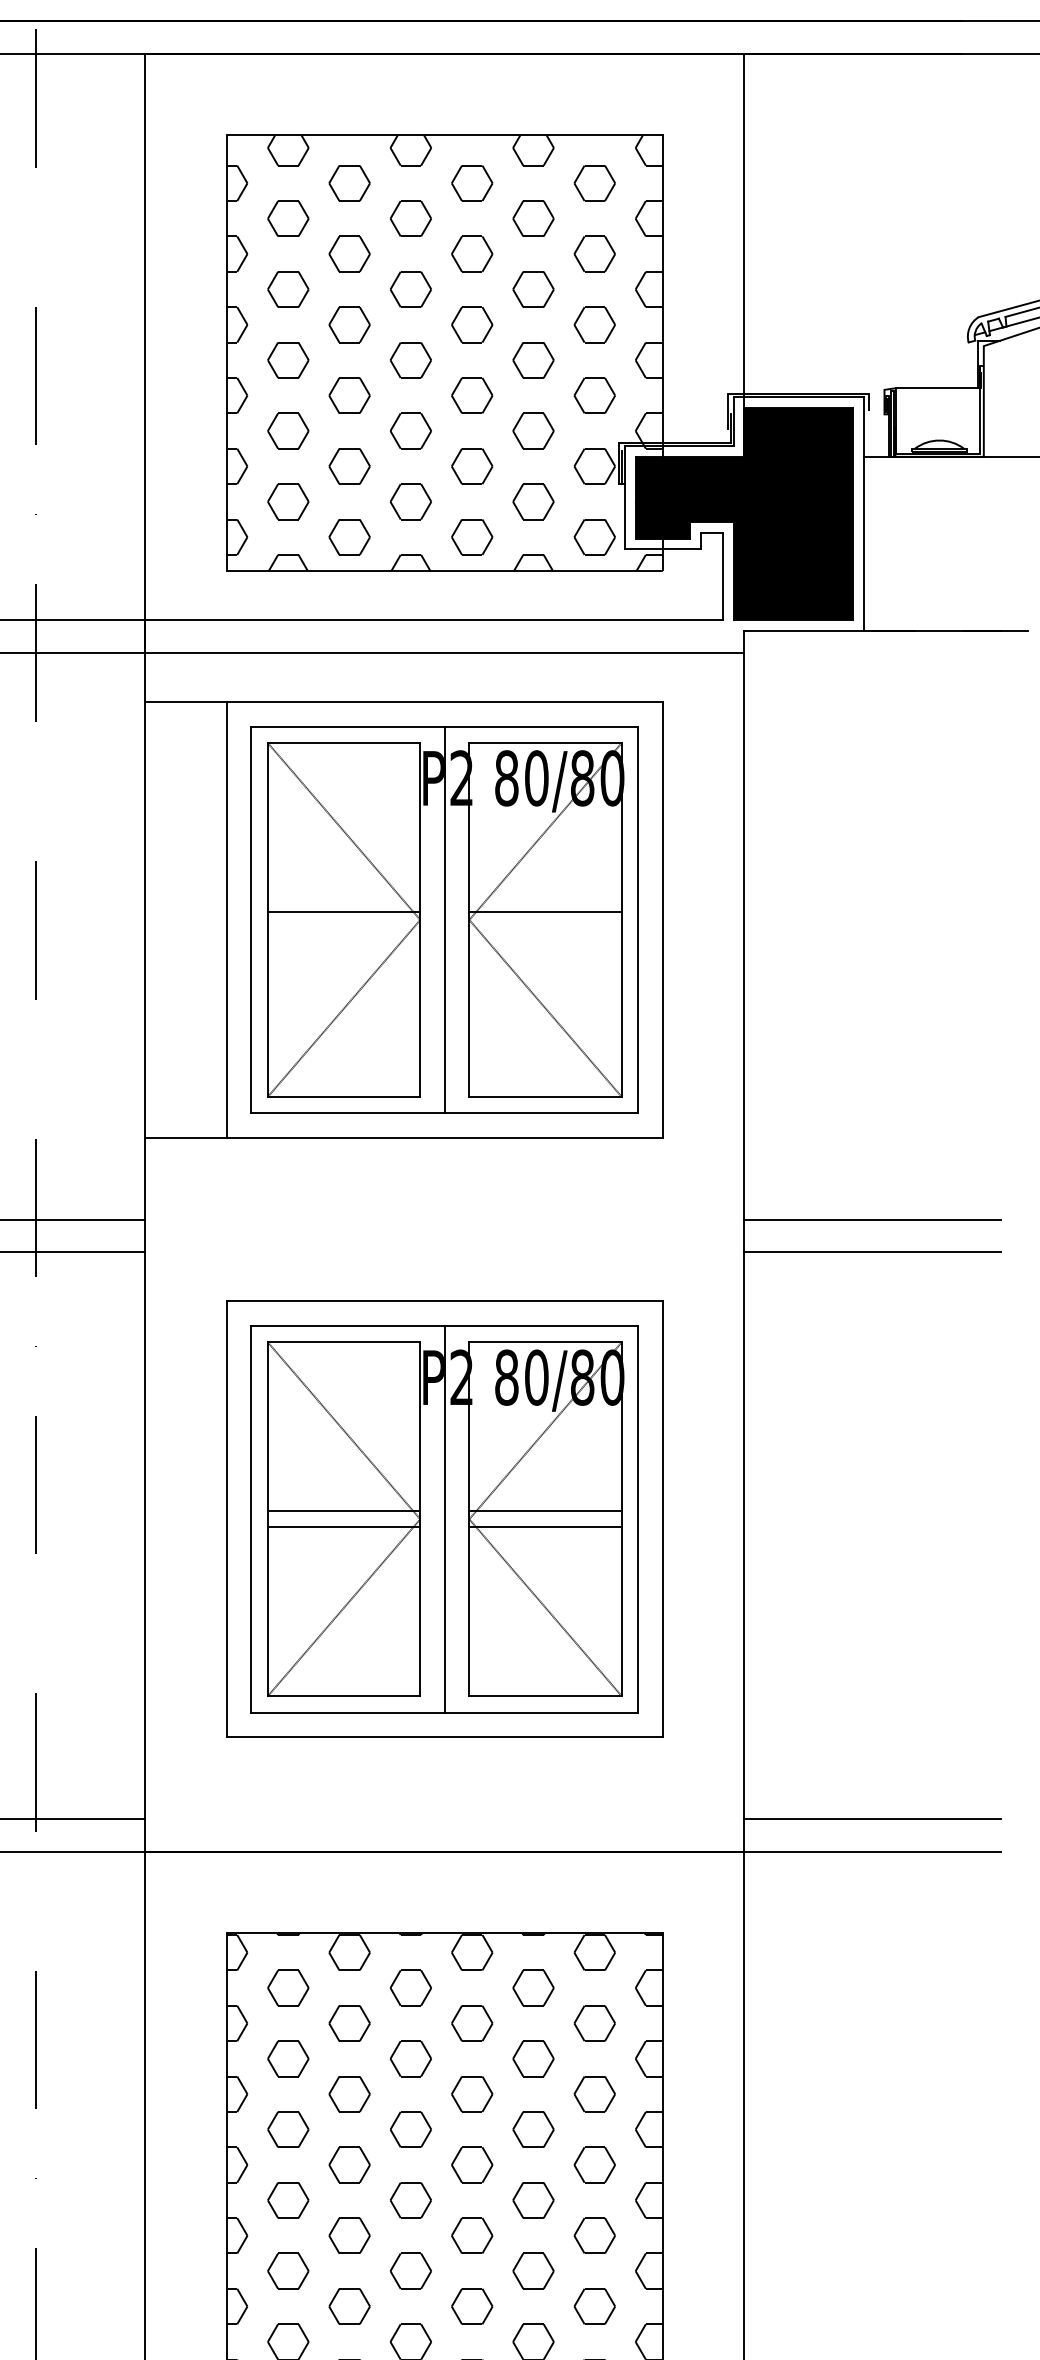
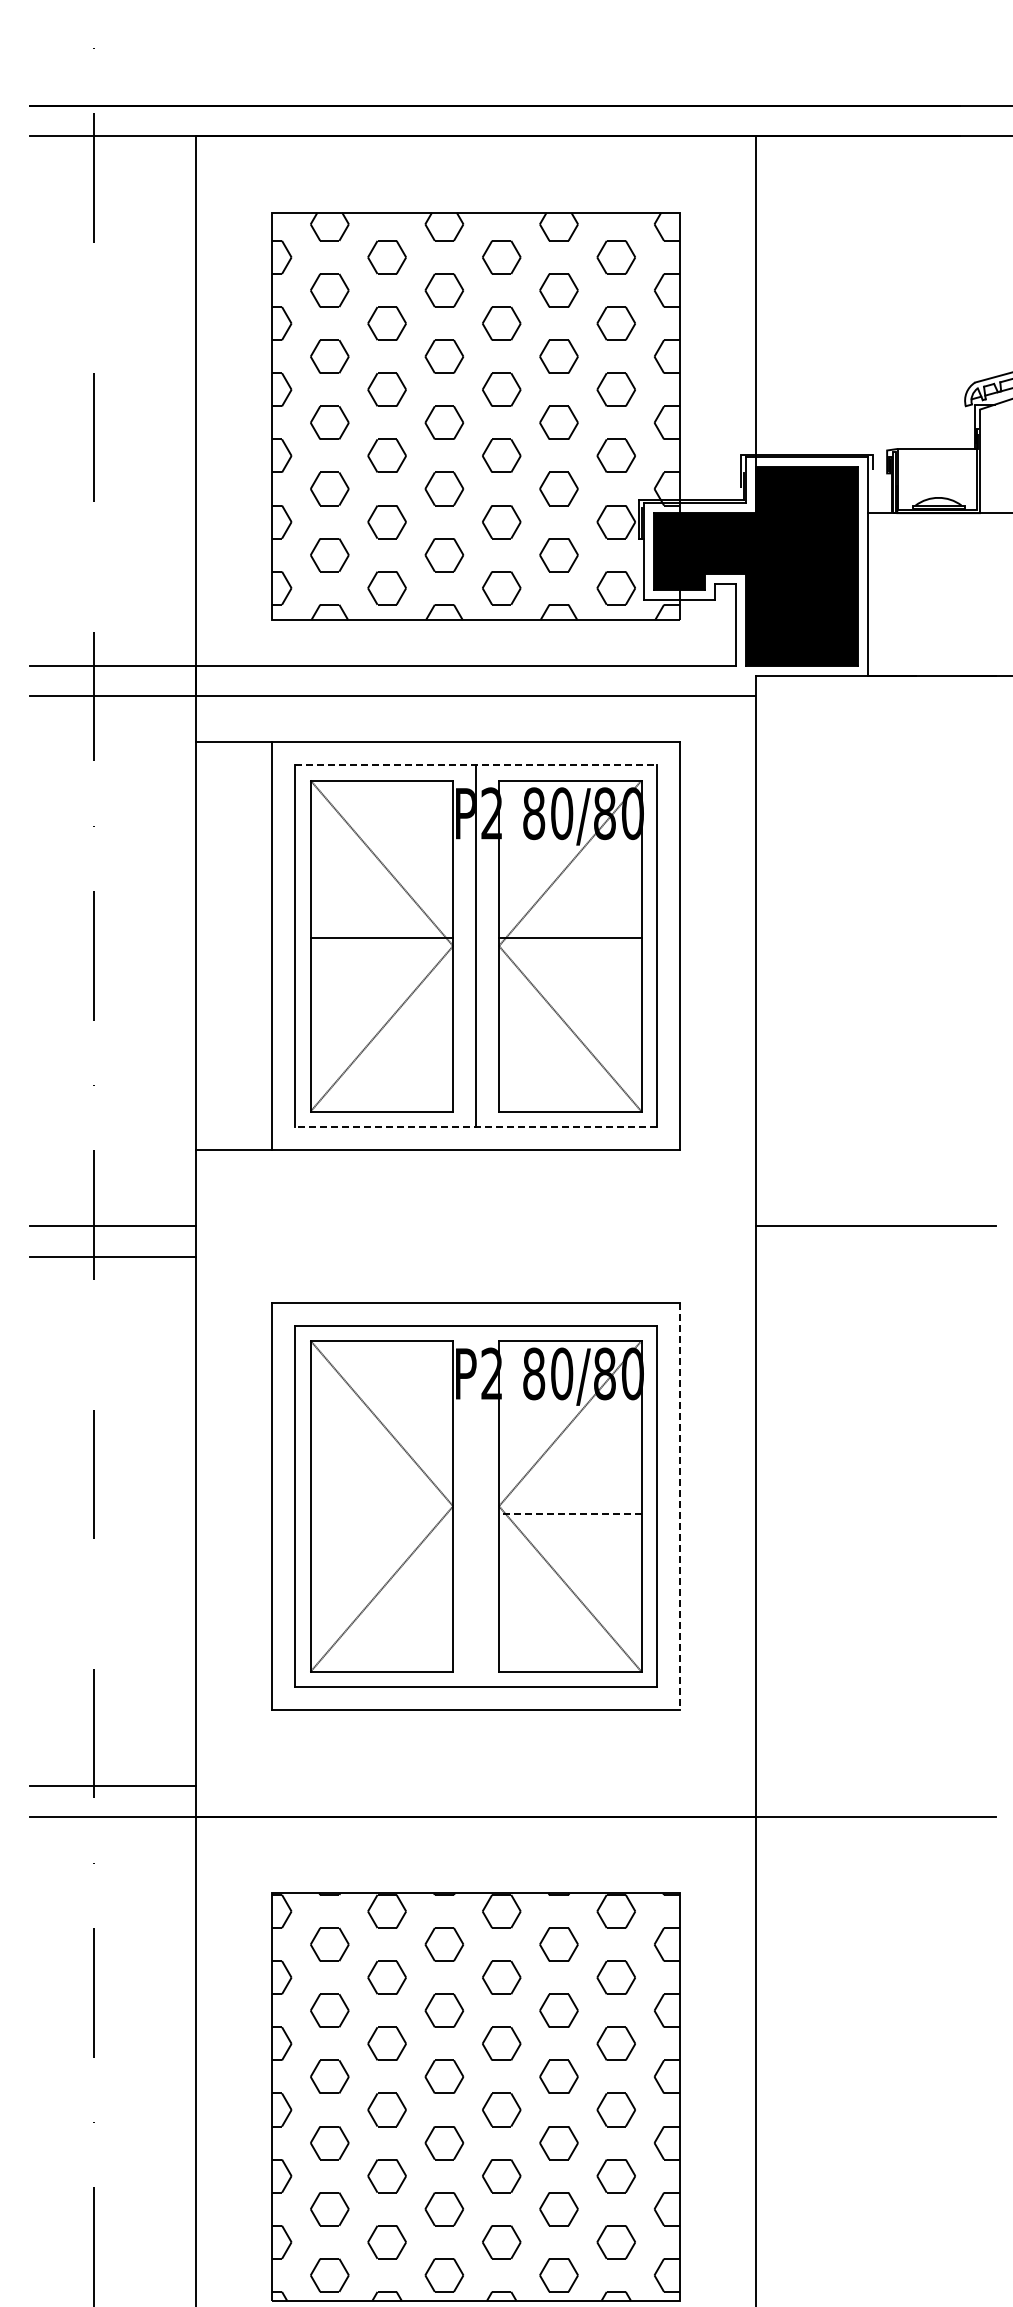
line: (445, 726) -> (476, 765), solid -> dashed
line: (445, 1112) -> (476, 1126), solid -> dashed
line: (872, 1252) -> (875, 1256), removed
line: (343, 1510) -> (381, 1498), removed
line: (545, 1510) -> (570, 1498), removed
line: (445, 1519) -> (476, 1506), removed
line: (662, 1519) -> (679, 1506), solid -> dashed
line: (343, 1526) -> (381, 1513), removed
line: (544, 1526) -> (569, 1513), solid -> dashed
line: (872, 1818) -> (875, 1786), removed

